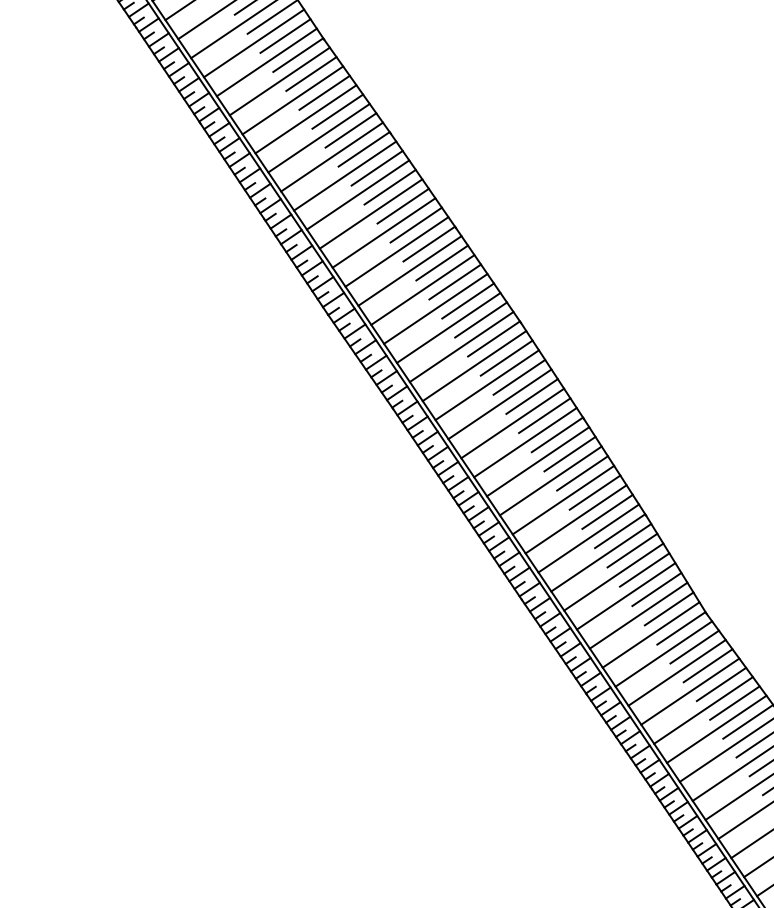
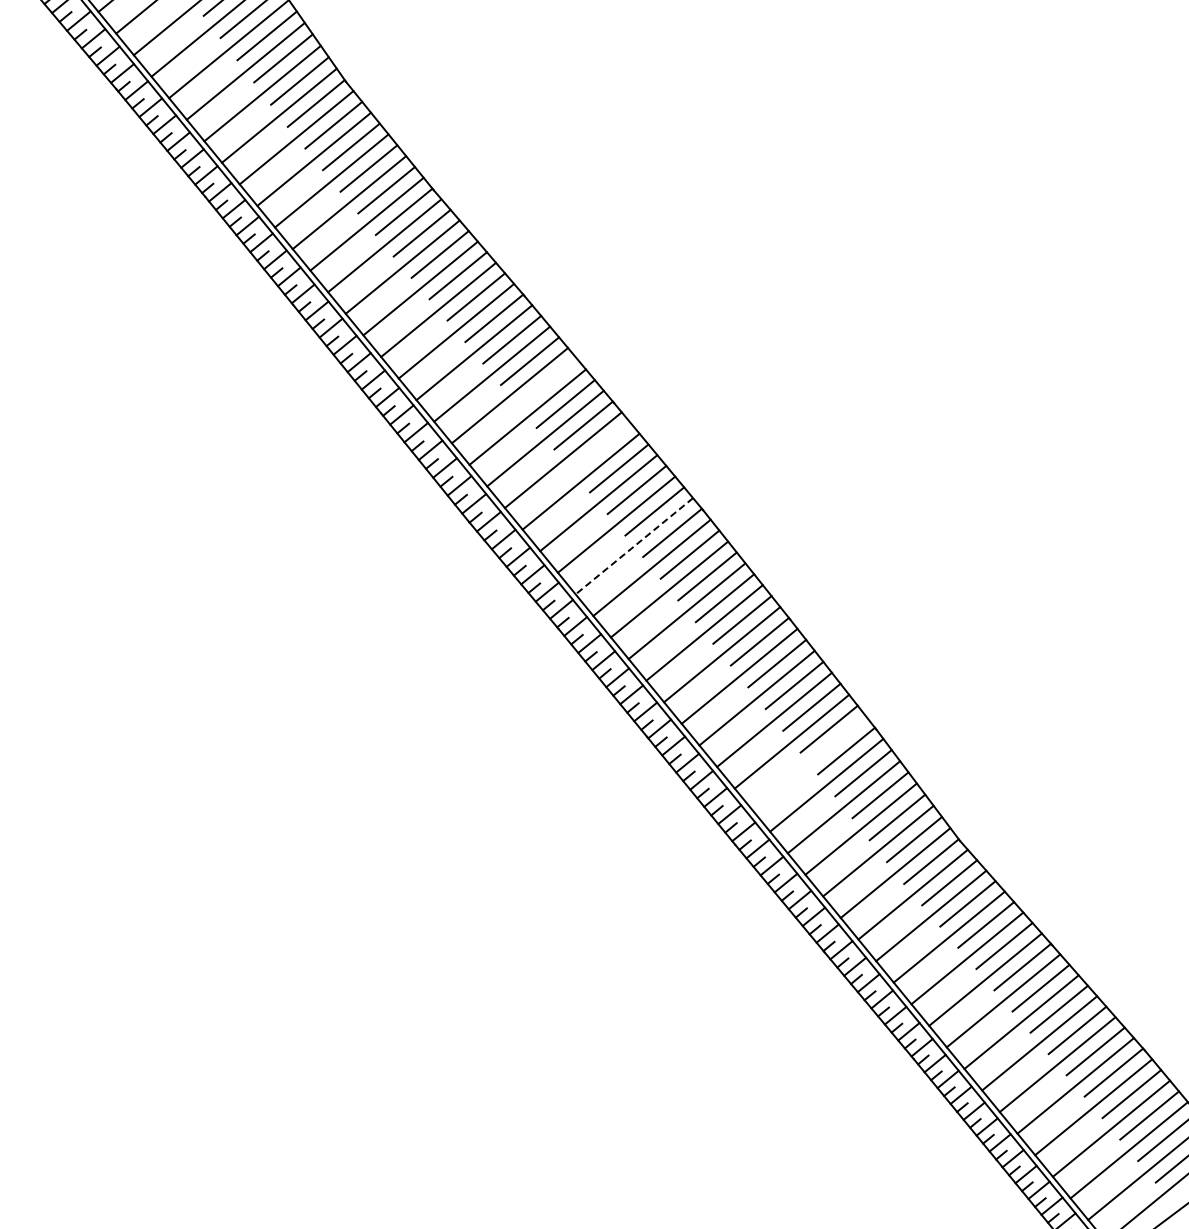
line: (402, 206) -> (547, 382), removed
line: (442, 262) -> (601, 446), removed
line: (461, 347) -> (634, 546), solid -> dashed
line: (588, 538) -> (809, 763), removed

